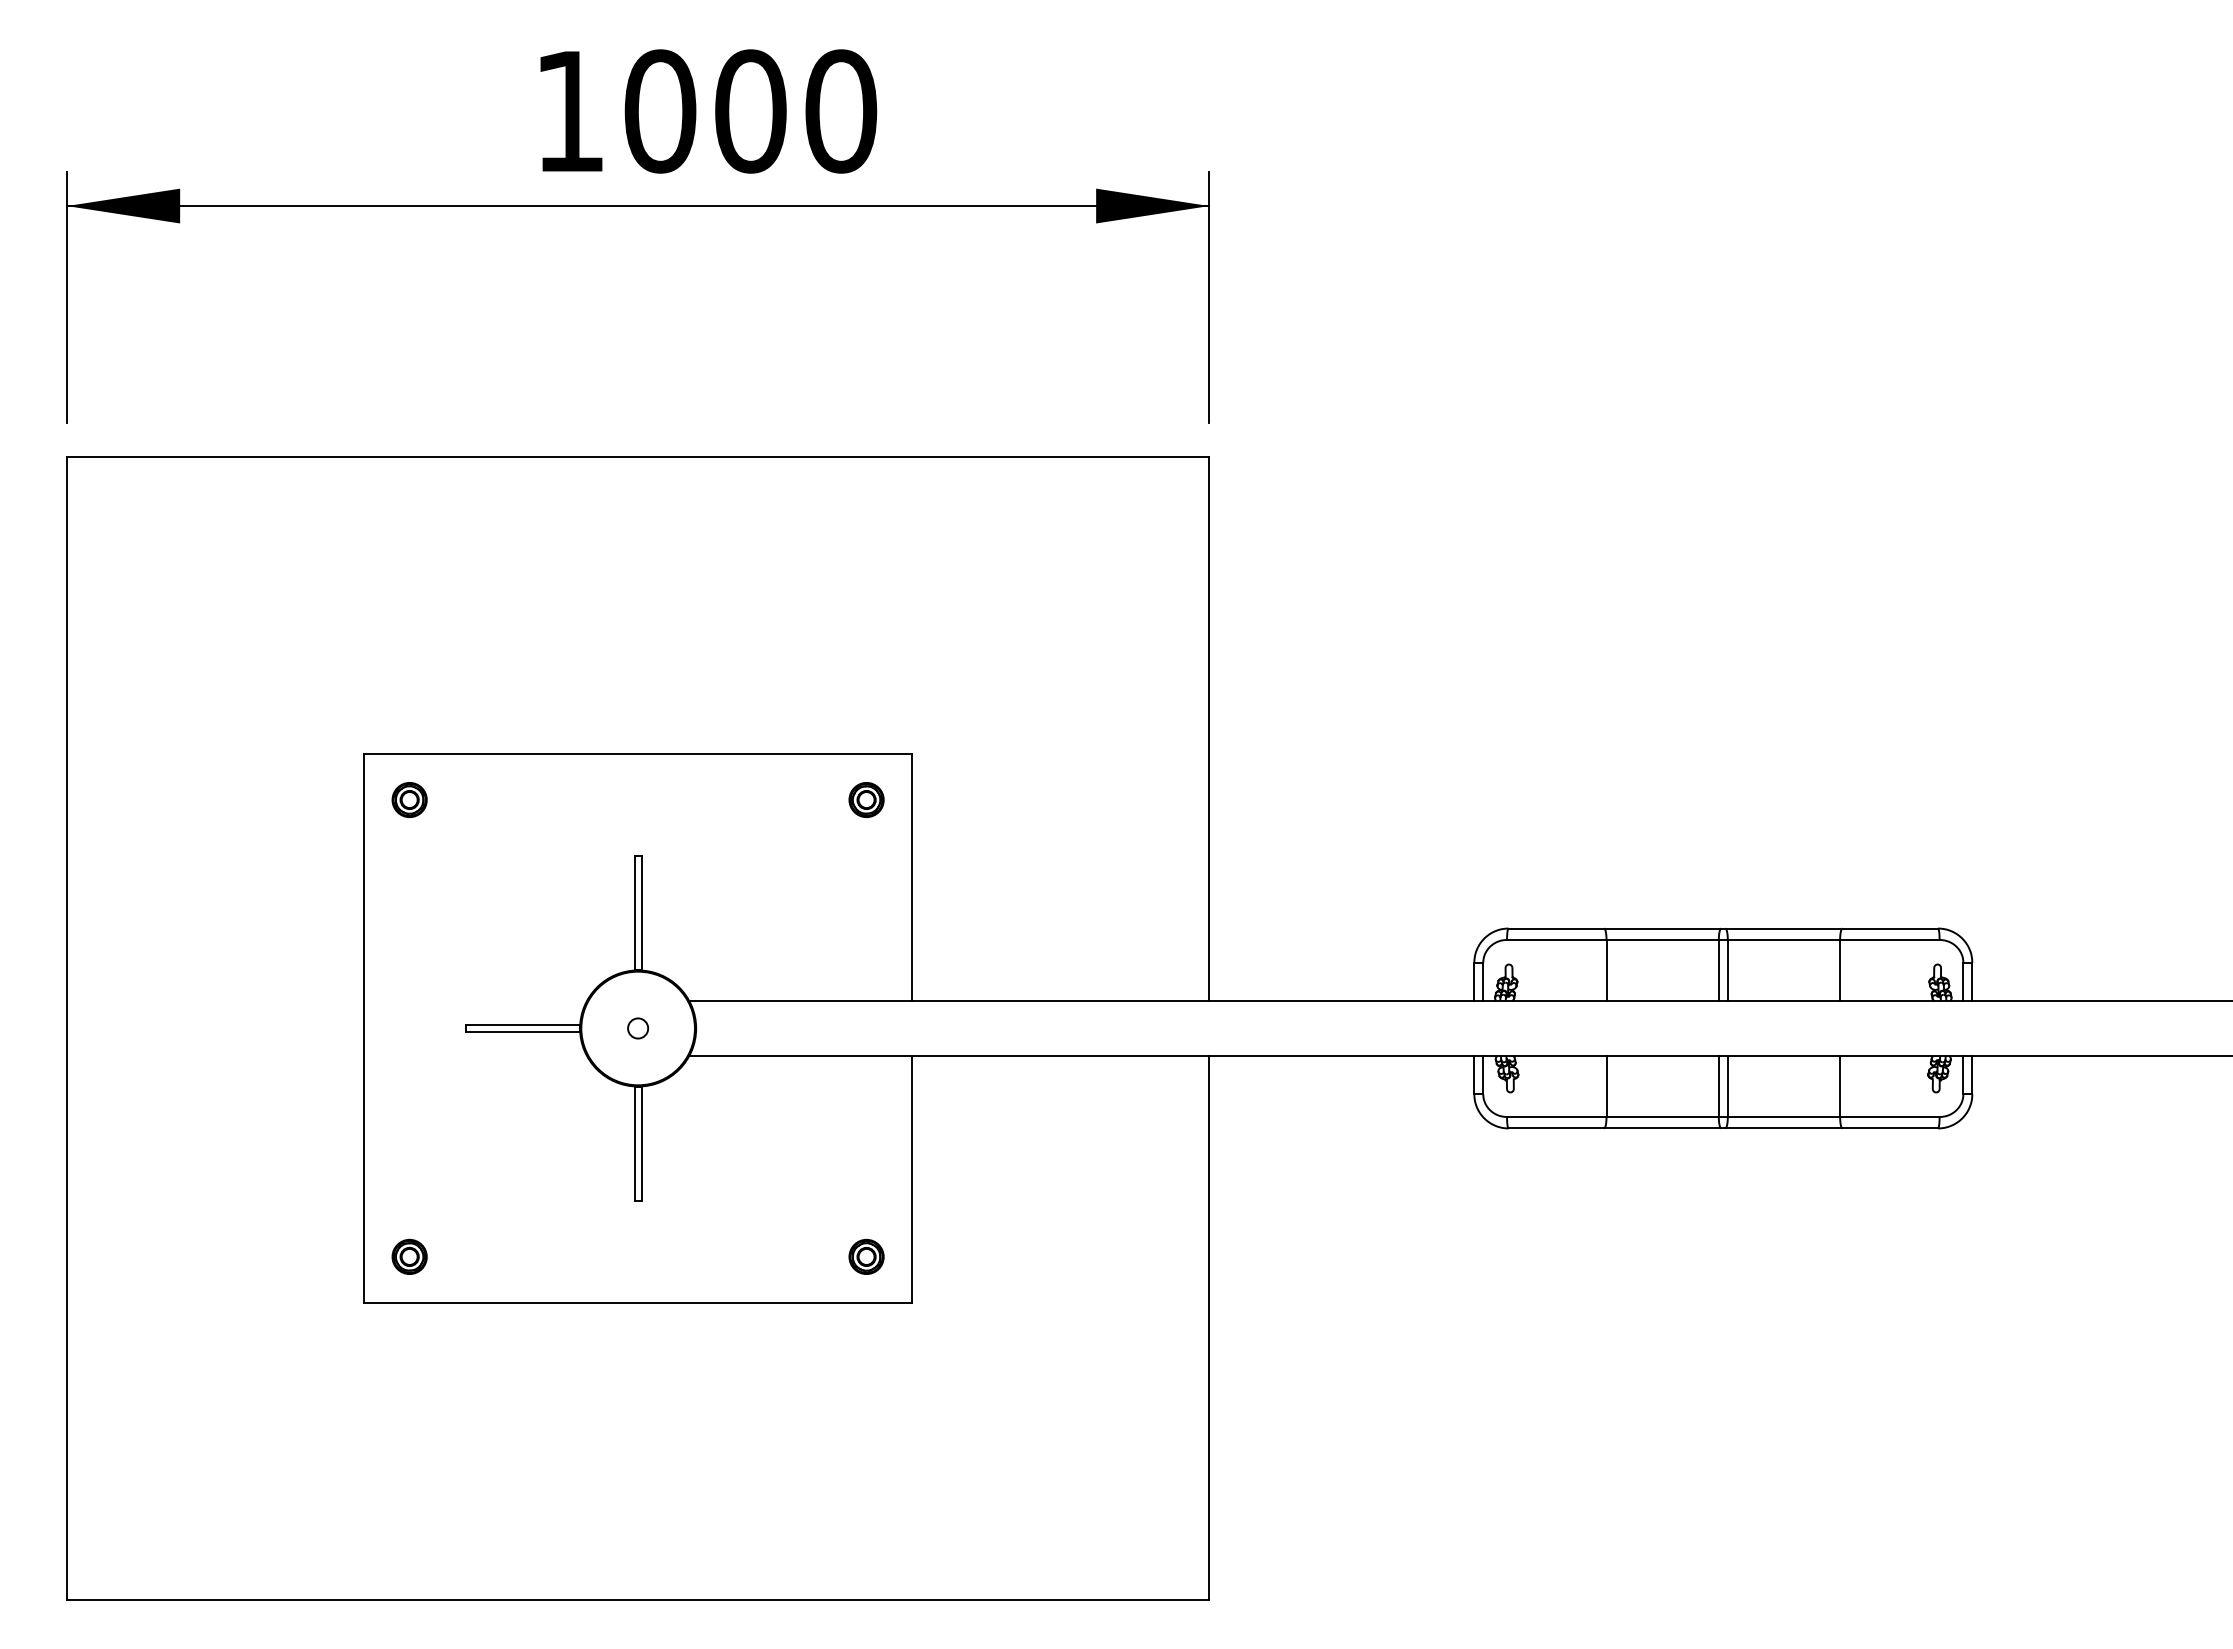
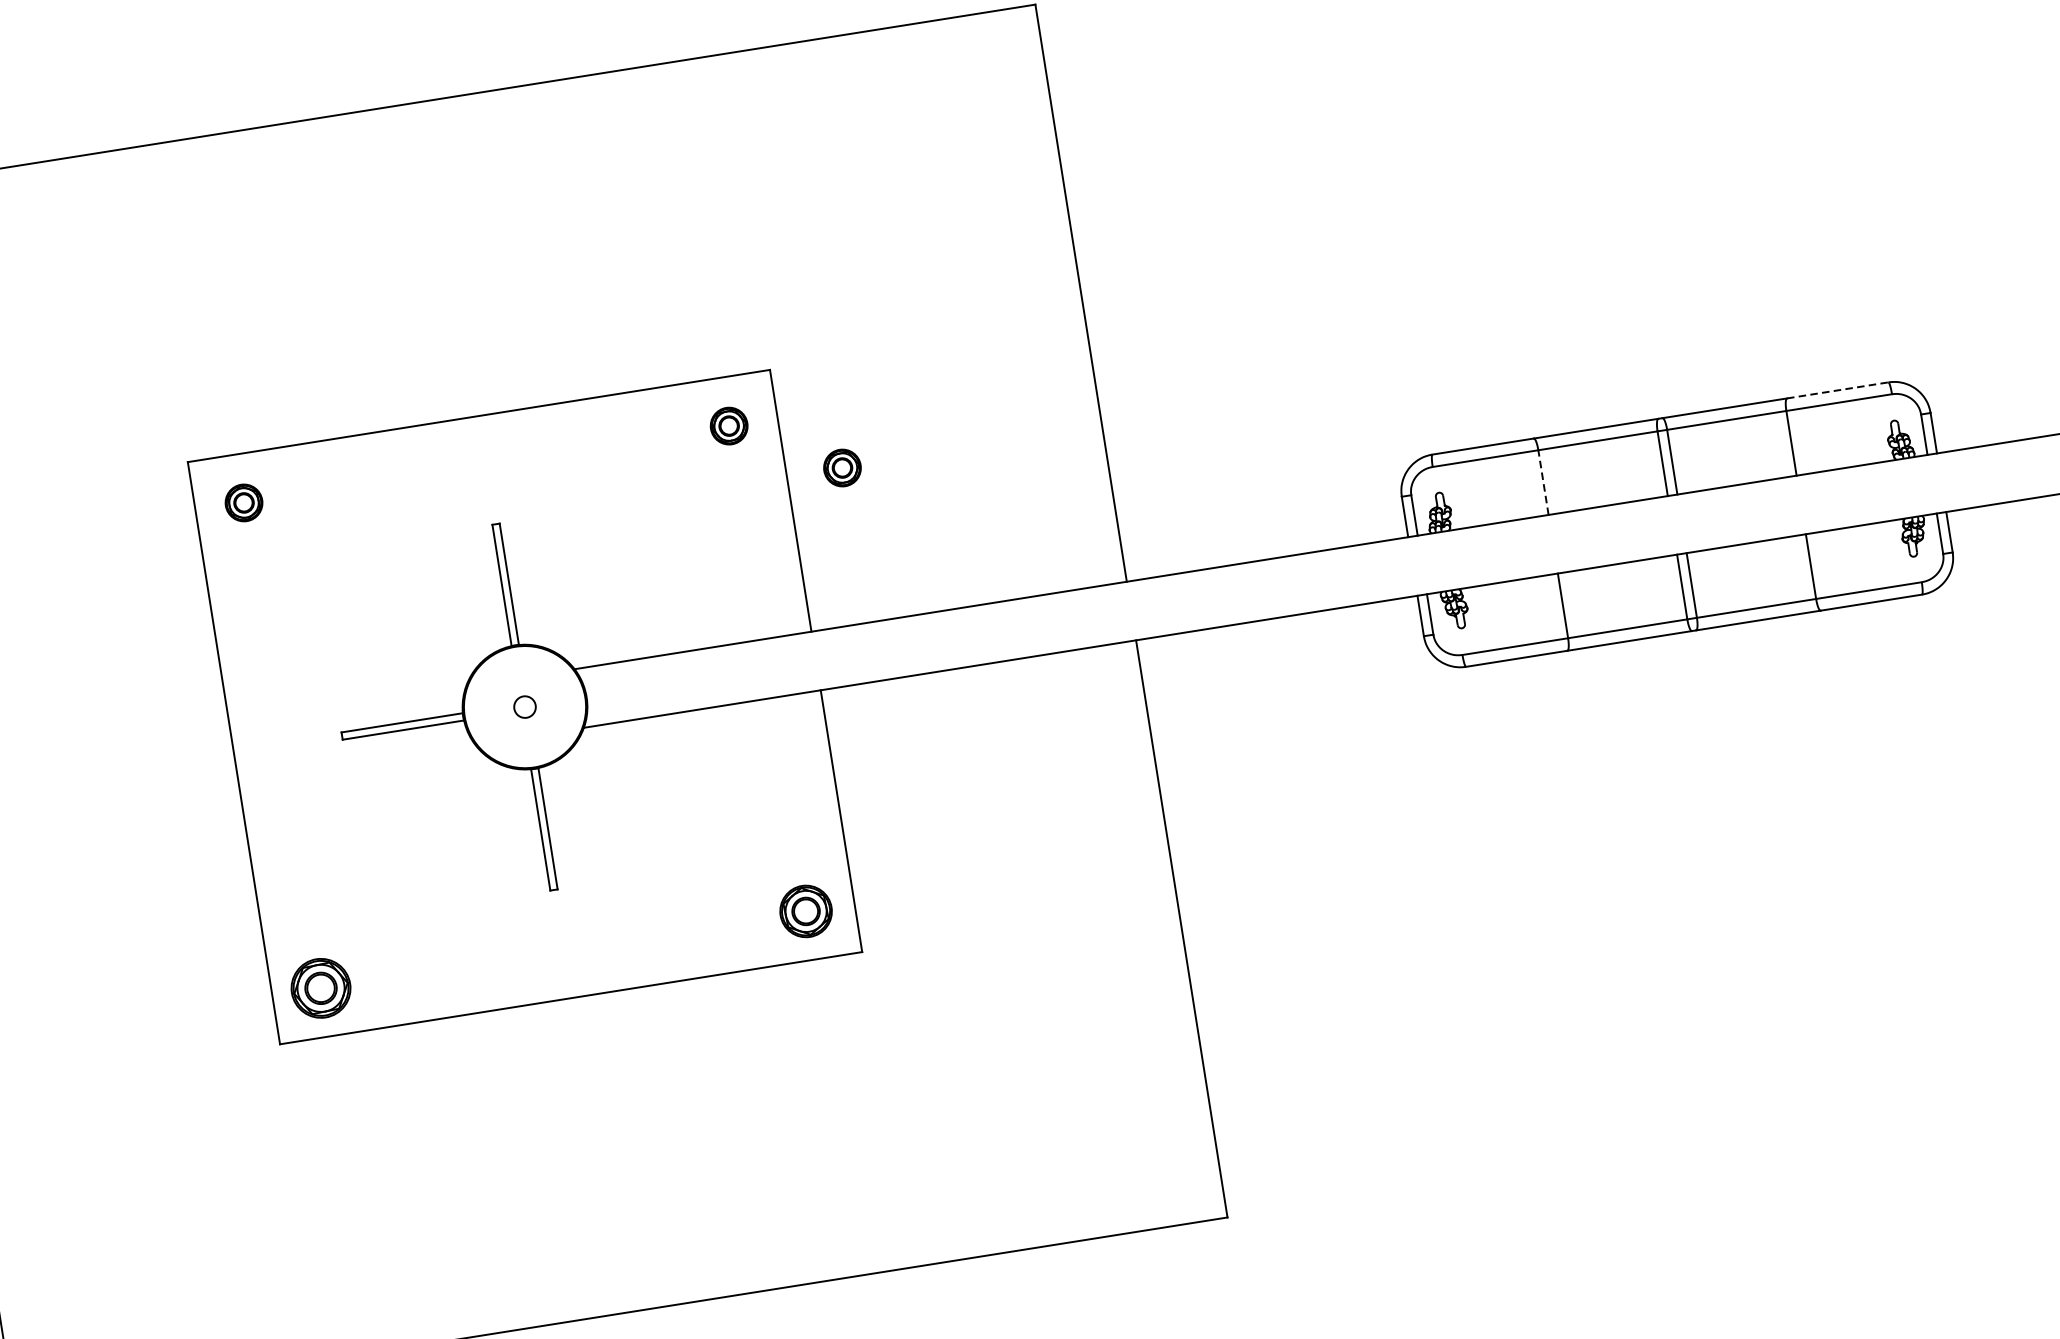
part: (964, 854) -> (842, 467), added
line: (1890, 928) -> (1837, 390), solid -> dashed
line: (1606, 969) -> (1543, 481), solid -> dashed
part: (409, 1256) -> (320, 987), size x1.6
part: (866, 1256) -> (805, 910), size x1.4

